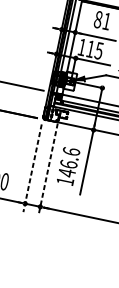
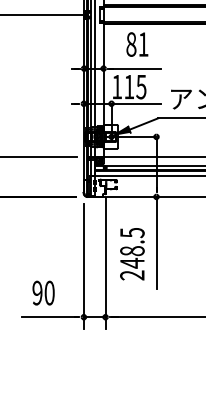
text: (68, 166) -> (132, 253), 146.6 -> 248.5
line: (32, 168) -> (83, 266), dashed -> solid
line: (48, 169) -> (105, 263), dashed -> solid

